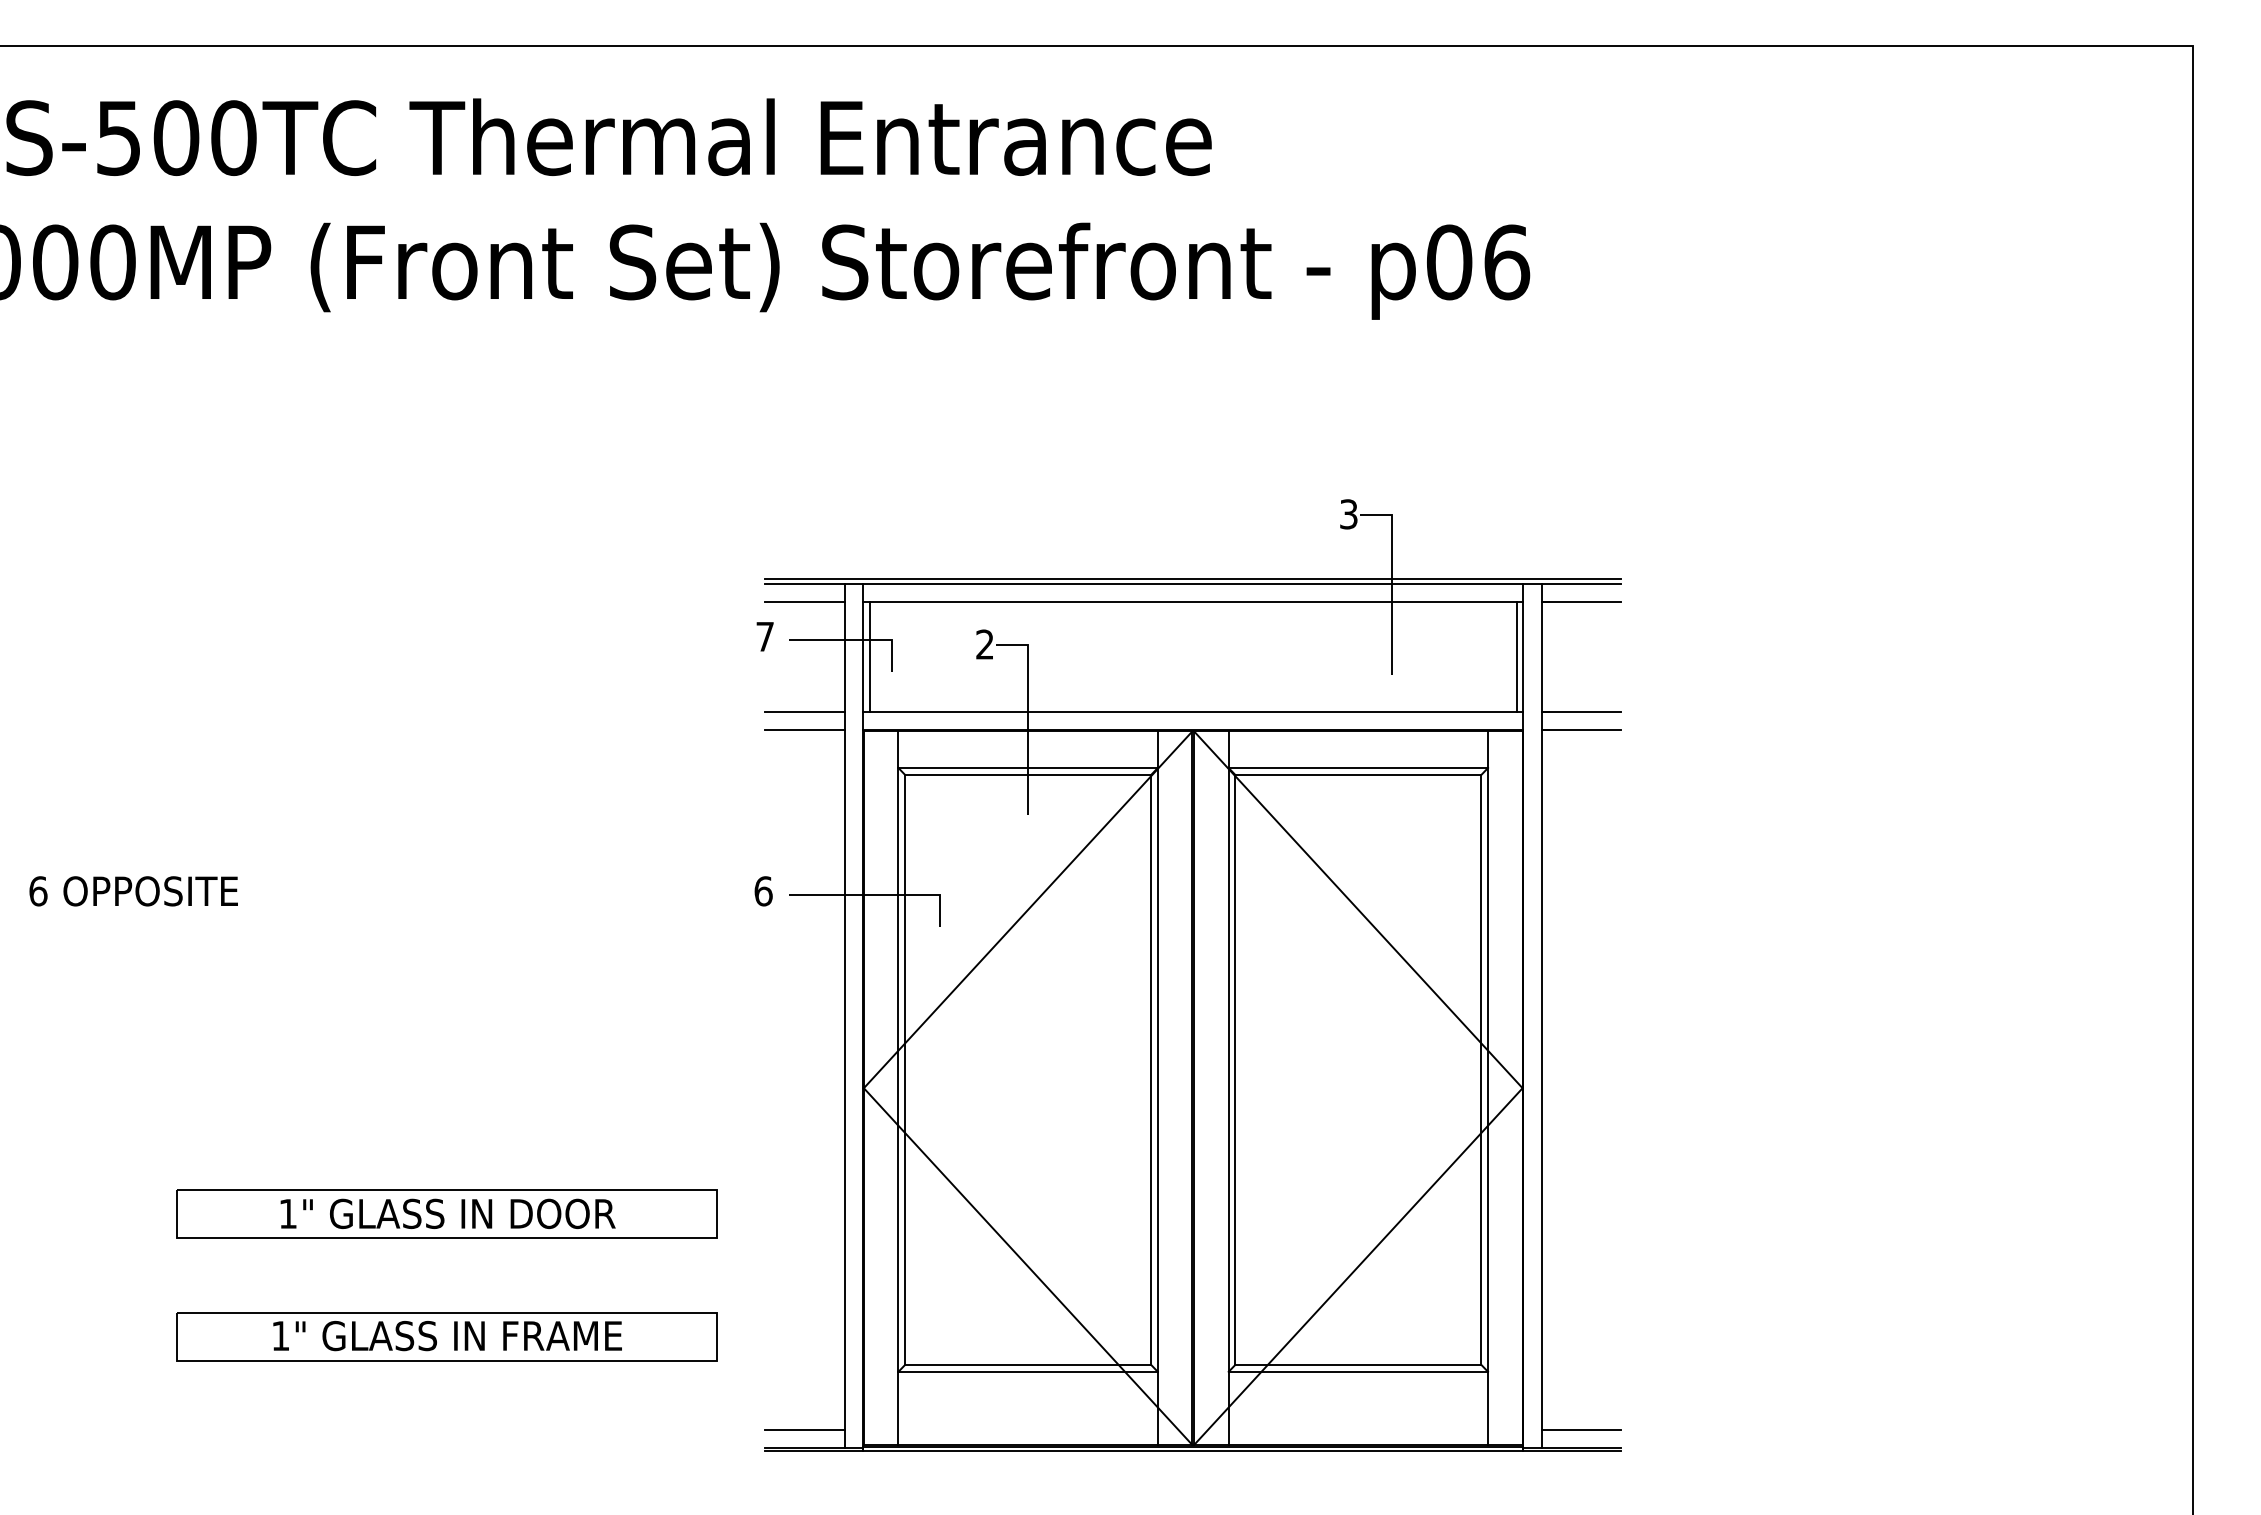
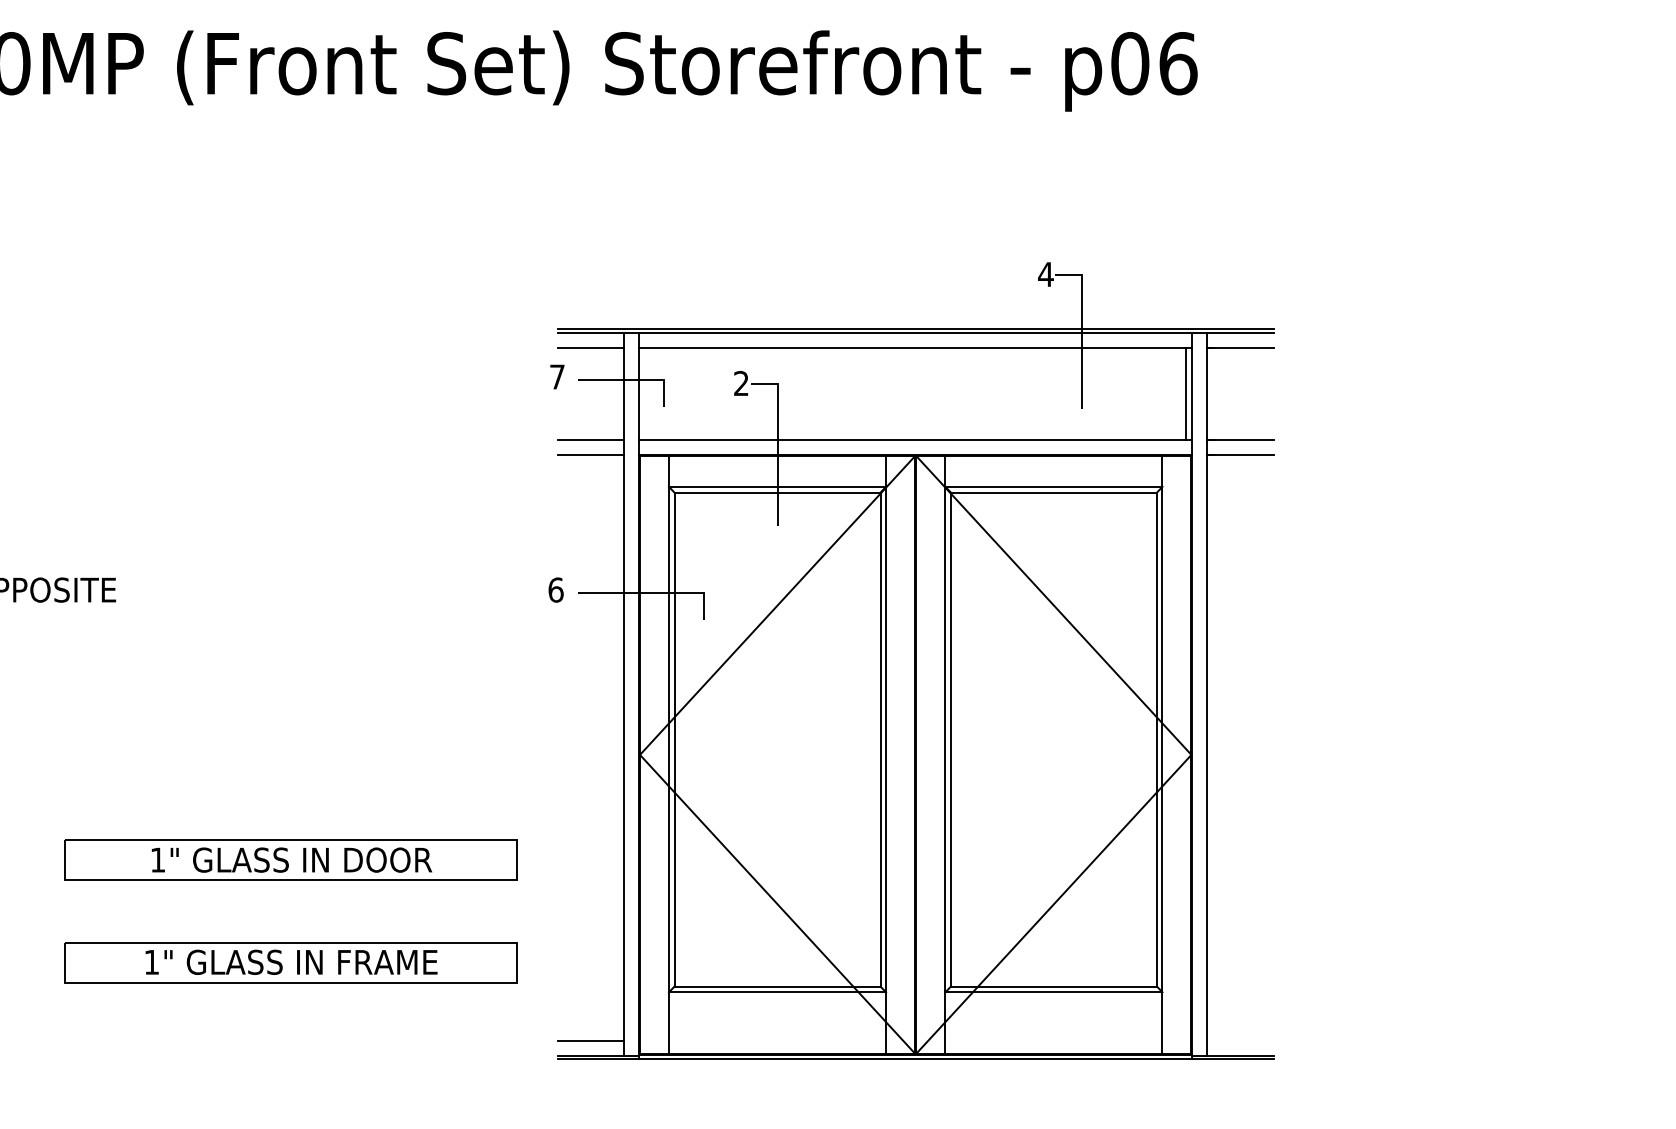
text: (1348, 514) -> (1045, 274), 3 -> 4
line: (869, 656) -> (644, 393), removed
line: (1581, 1429) -> (1240, 1040), removed

